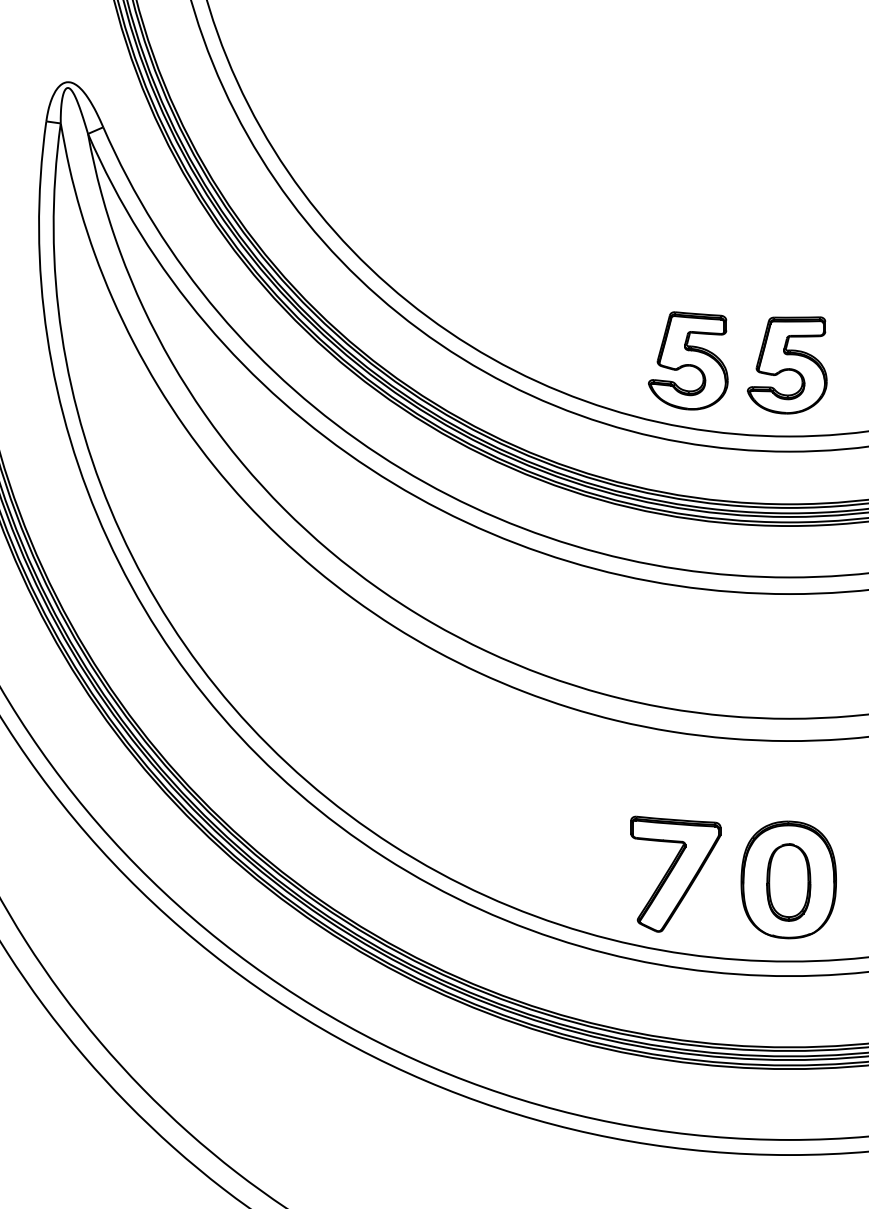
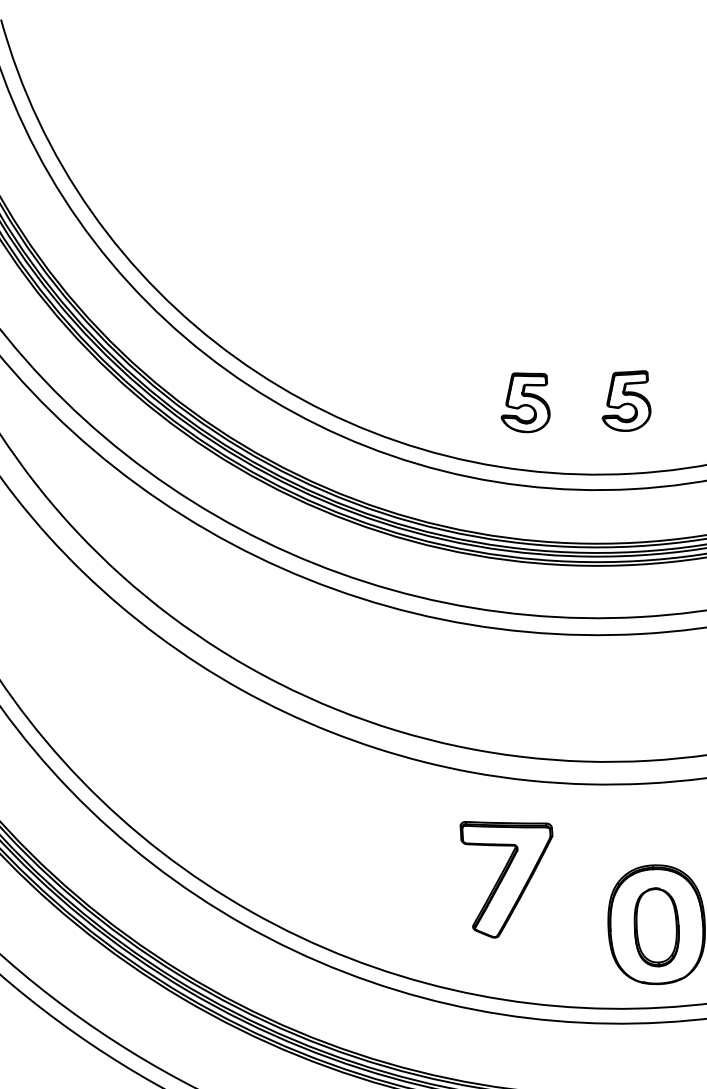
part: (688, 360) -> (525, 402), size x0.6
part: (787, 365) -> (626, 401), size x0.6
part: (675, 873) -> (508, 877), moved

